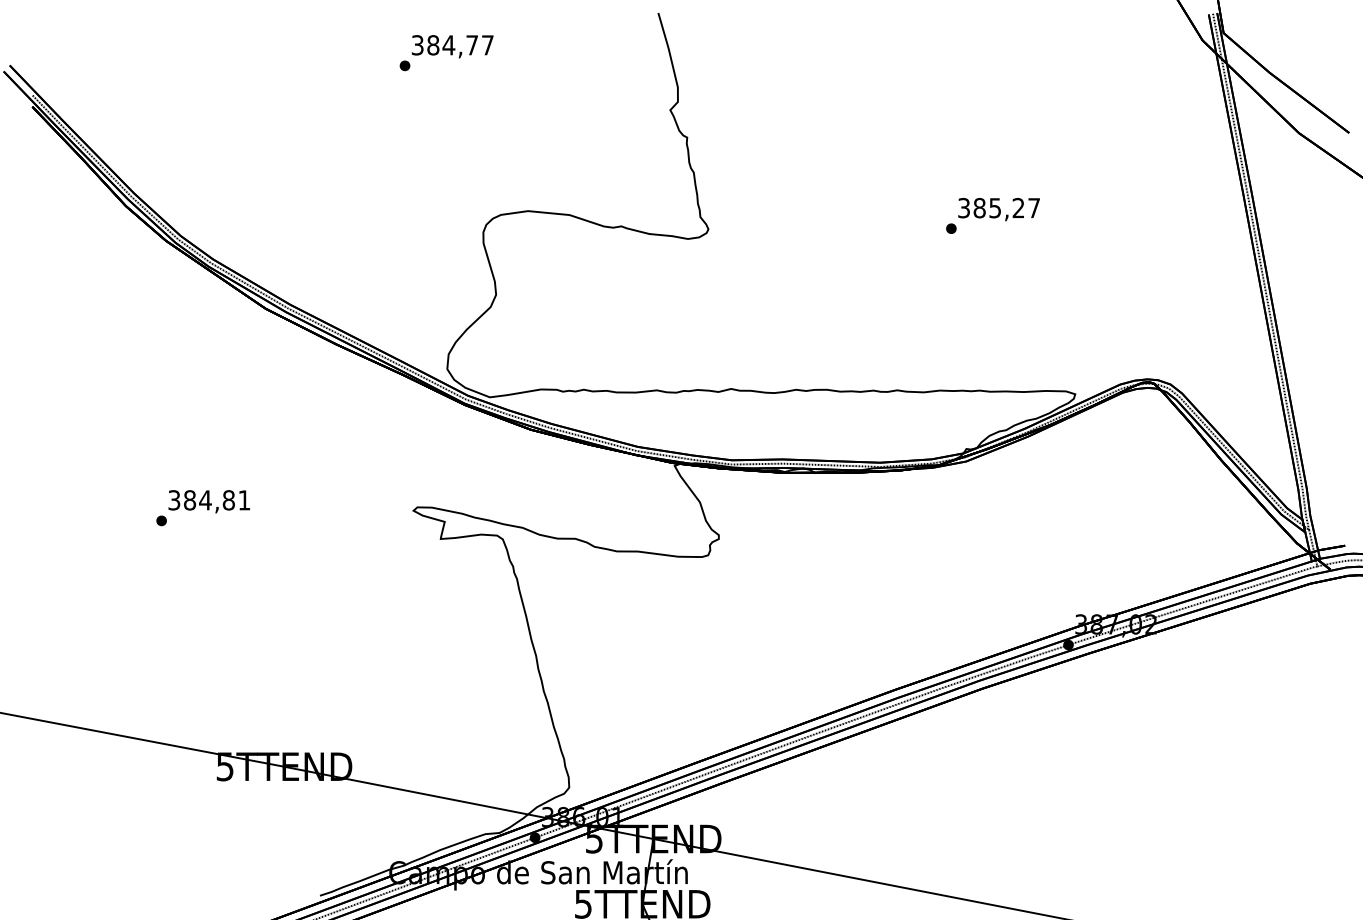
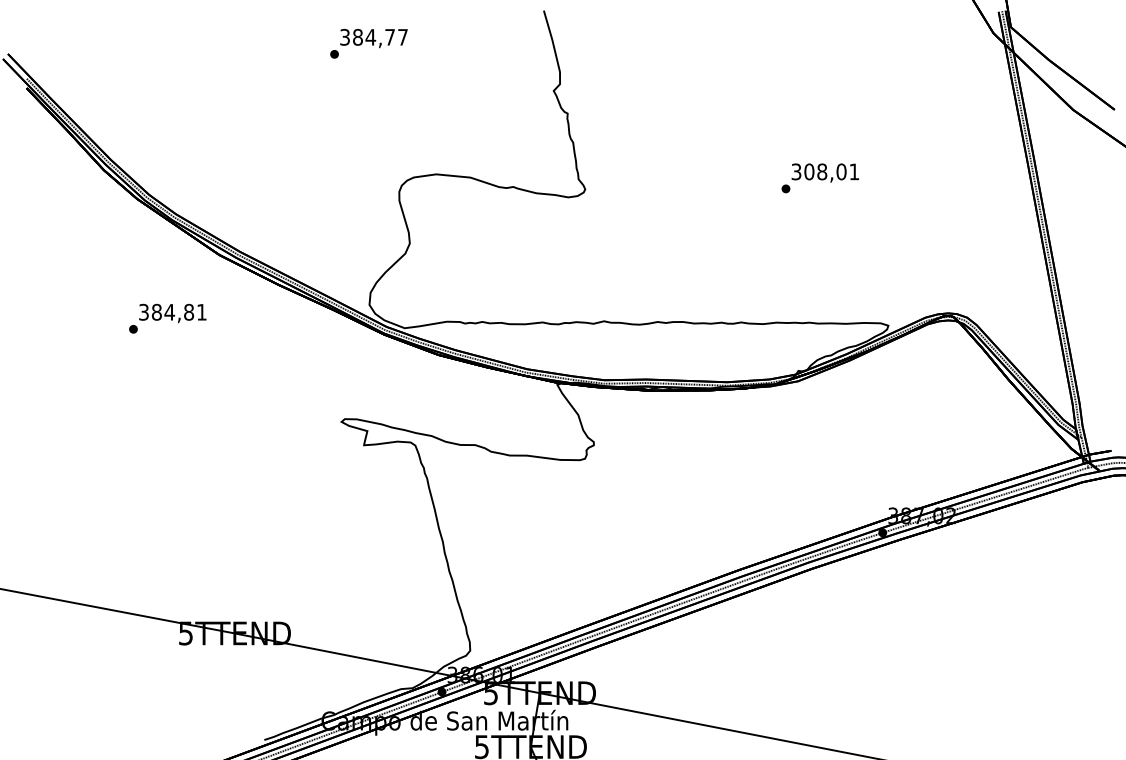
text: (1006, 207) -> (831, 171), 385,27 -> 308,01
text: (202, 507) -> (167, 318), moved

